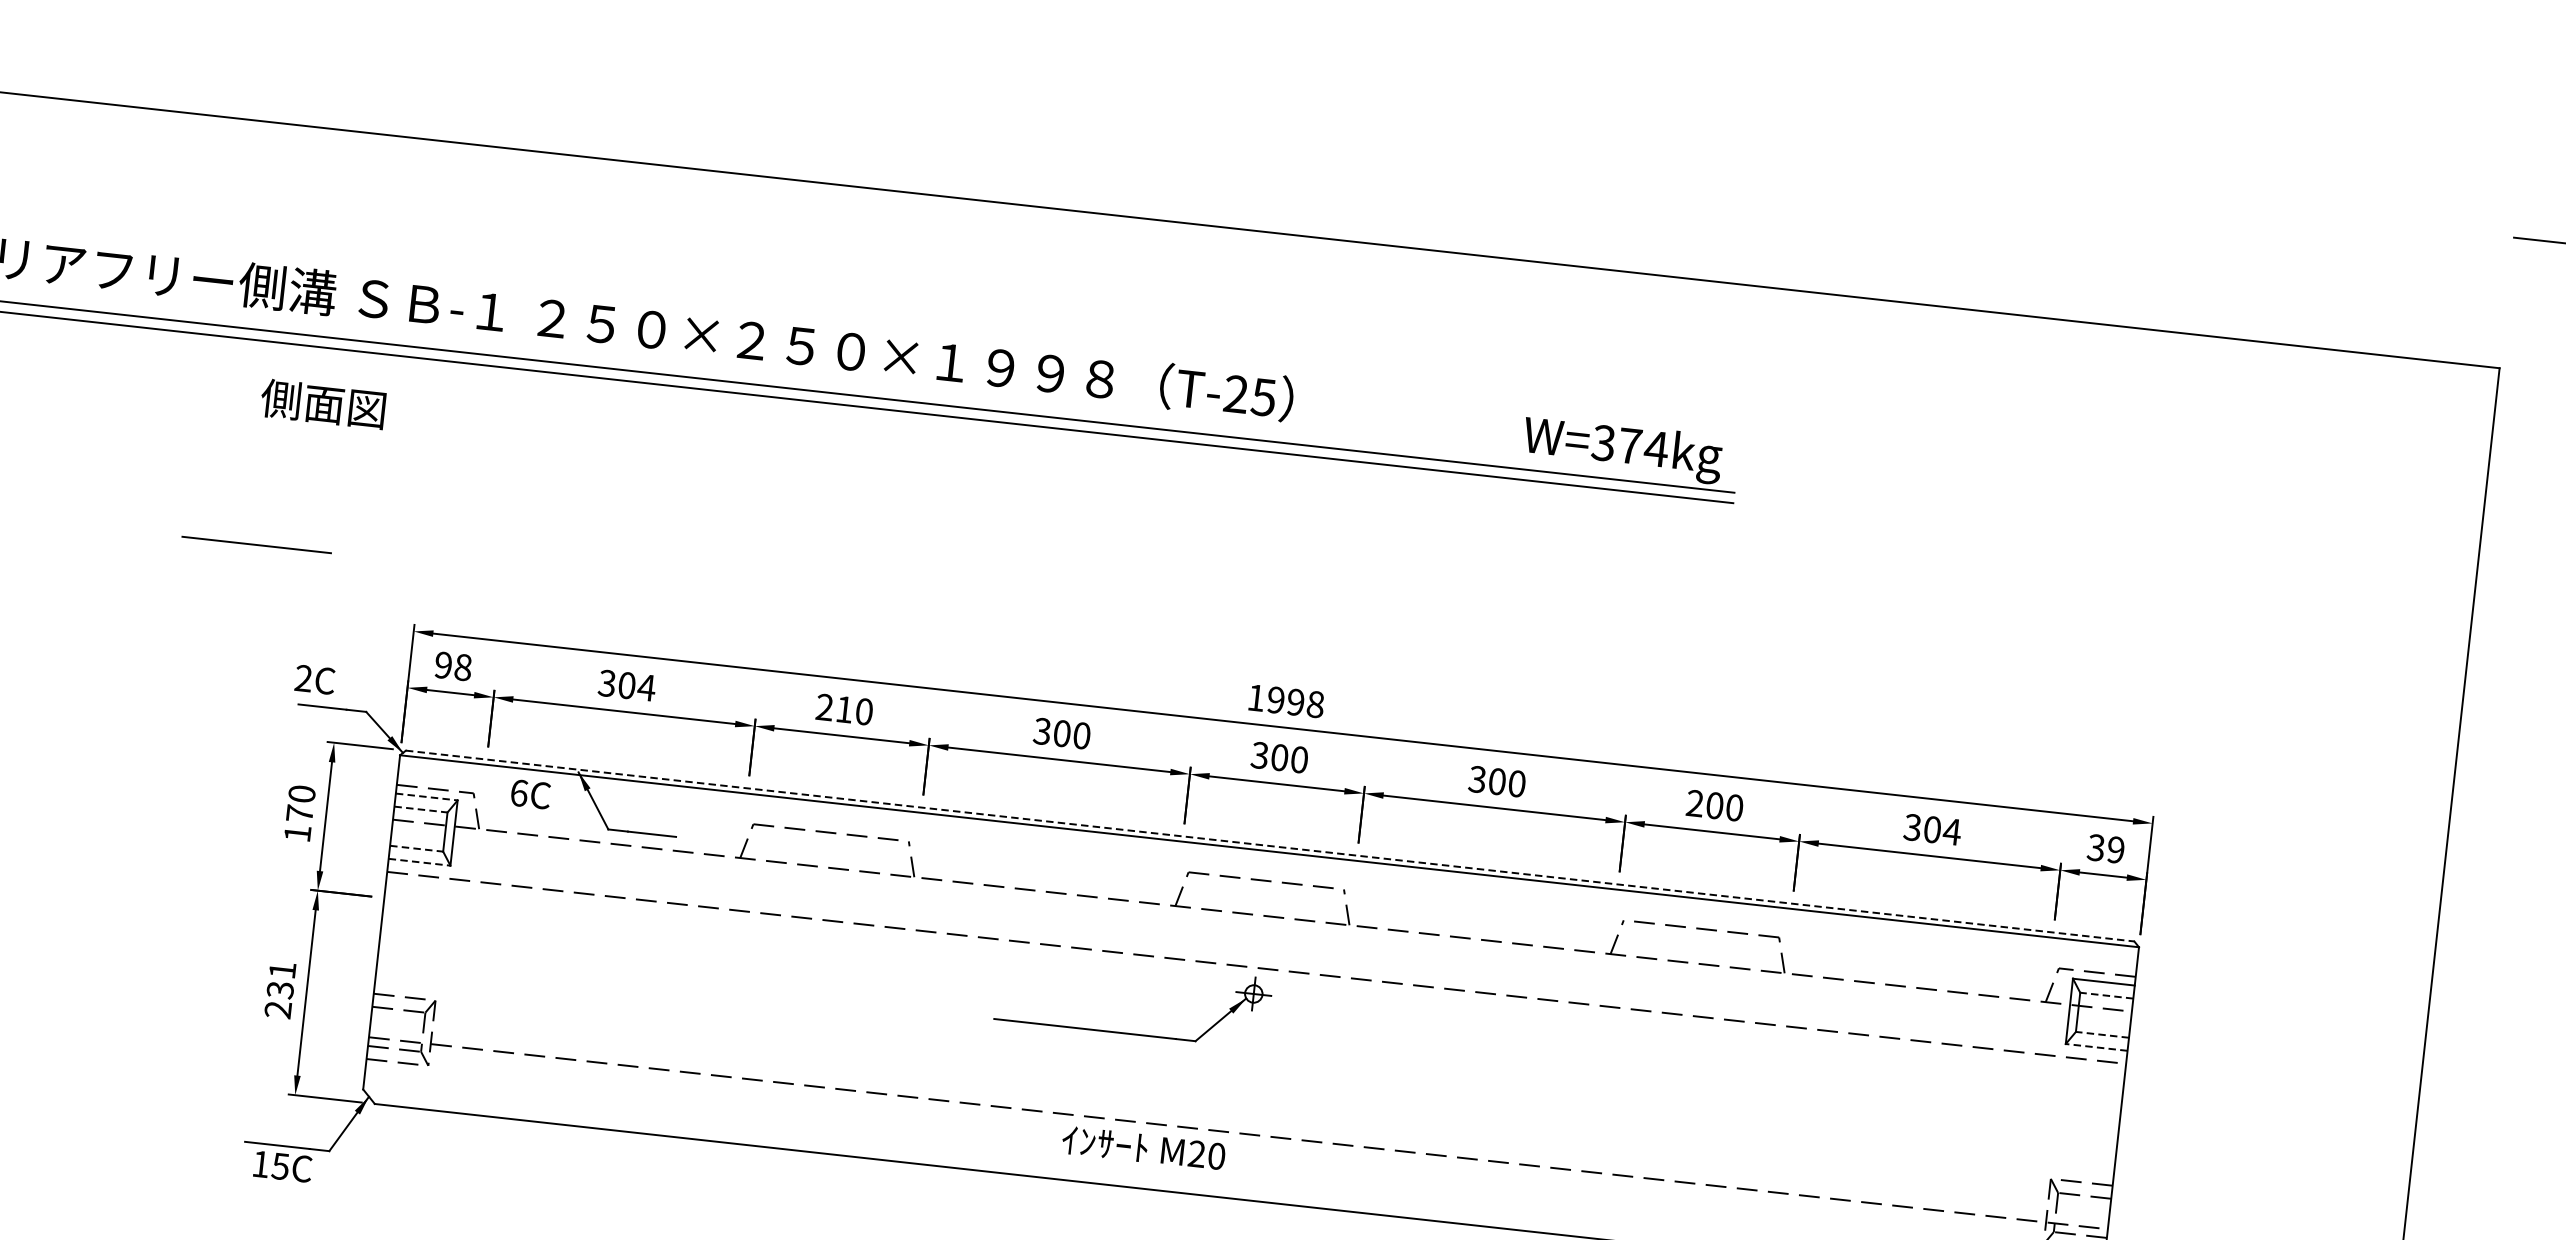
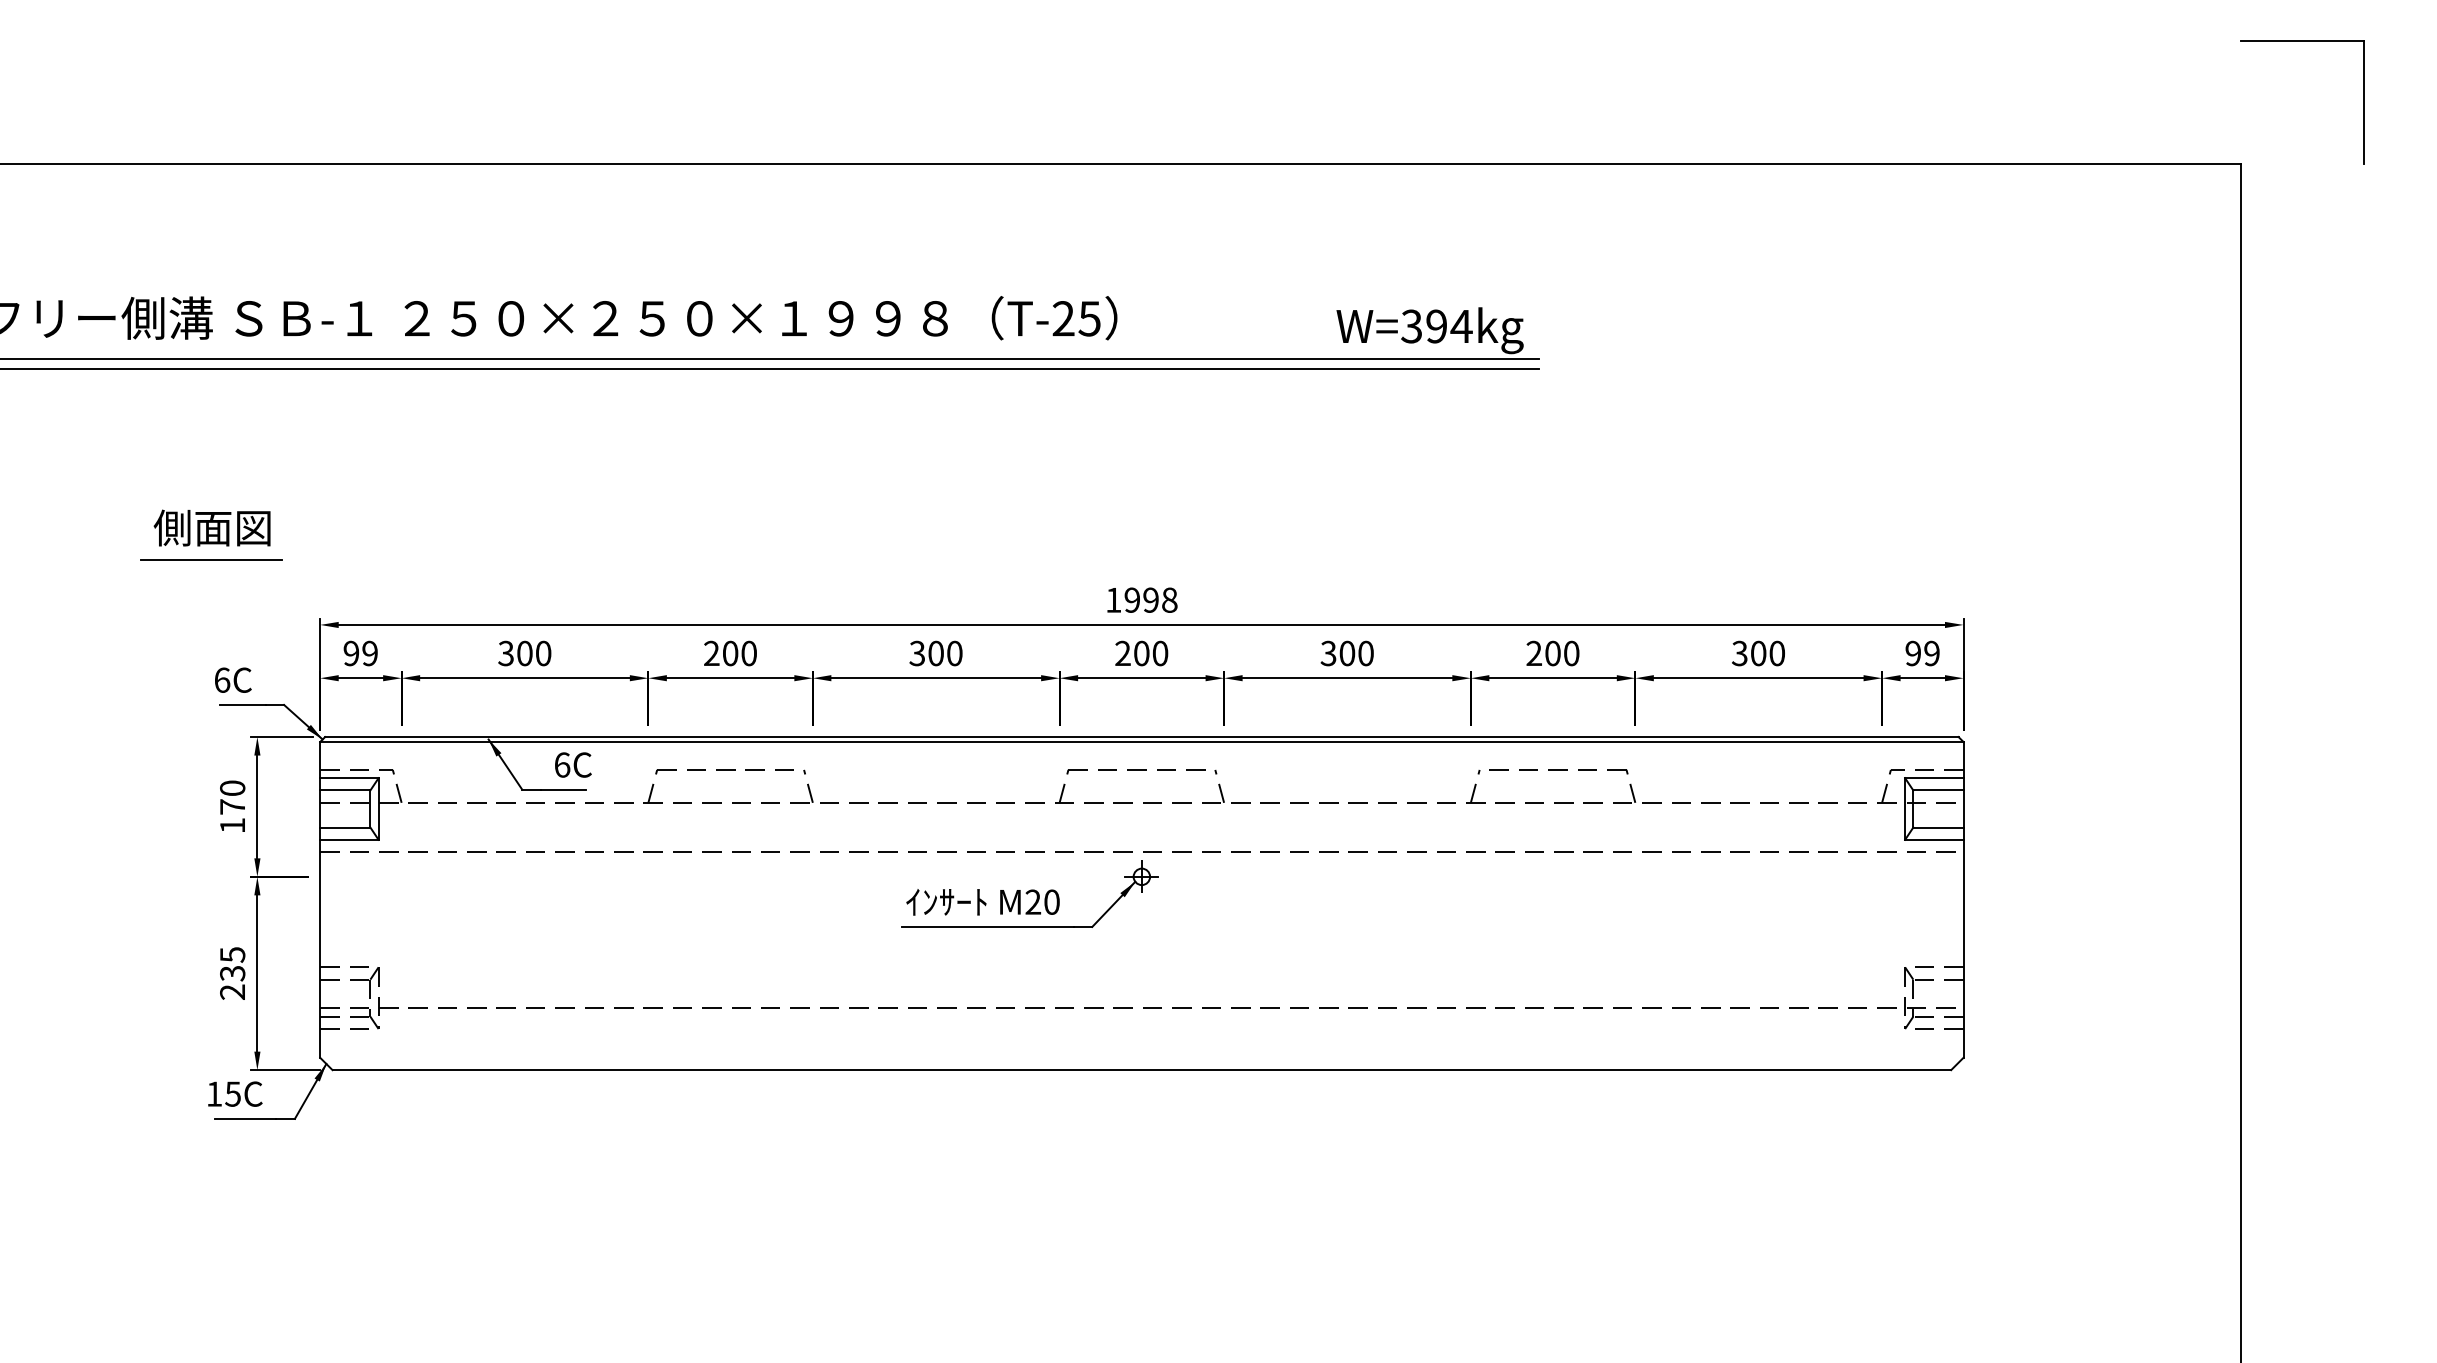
text: (322, 403) -> (211, 527), moved
text: (1629, 446) -> (1436, 326), W=374kg -> W=394kg
line: (256, 544) -> (211, 559), moved
text: (462, 667) -> (369, 653), 98 -> 99
text: (304, 677) -> (222, 679), 2C -> 6C
text: (646, 687) -> (543, 653), 304 -> 300
text: (844, 709) -> (730, 653), 210 -> 200
text: (1259, 755) -> (1122, 653), 300 -> 200
text: (531, 793) -> (573, 764), moved
line: (426, 797) -> (349, 778), dashed -> solid
line: (421, 809) -> (345, 790), dashed -> solid
text: (1951, 831) -> (1776, 653), 304 -> 300
line: (1269, 846) -> (1141, 737), dashed -> solid
text: (2095, 847) -> (1912, 653), 39 -> 99
line: (416, 848) -> (345, 827), dashed -> solid
line: (419, 861) -> (349, 839), dashed -> solid
text: (282, 969) -> (232, 954), 231 -> 235
line: (2105, 995) -> (1937, 790), dashed -> solid
line: (2101, 1034) -> (1937, 827), dashed -> solid
line: (2095, 1046) -> (1933, 839), dashed -> solid
text: (1143, 1148) -> (982, 902), moved
text: (283, 1166) -> (235, 1093), moved

